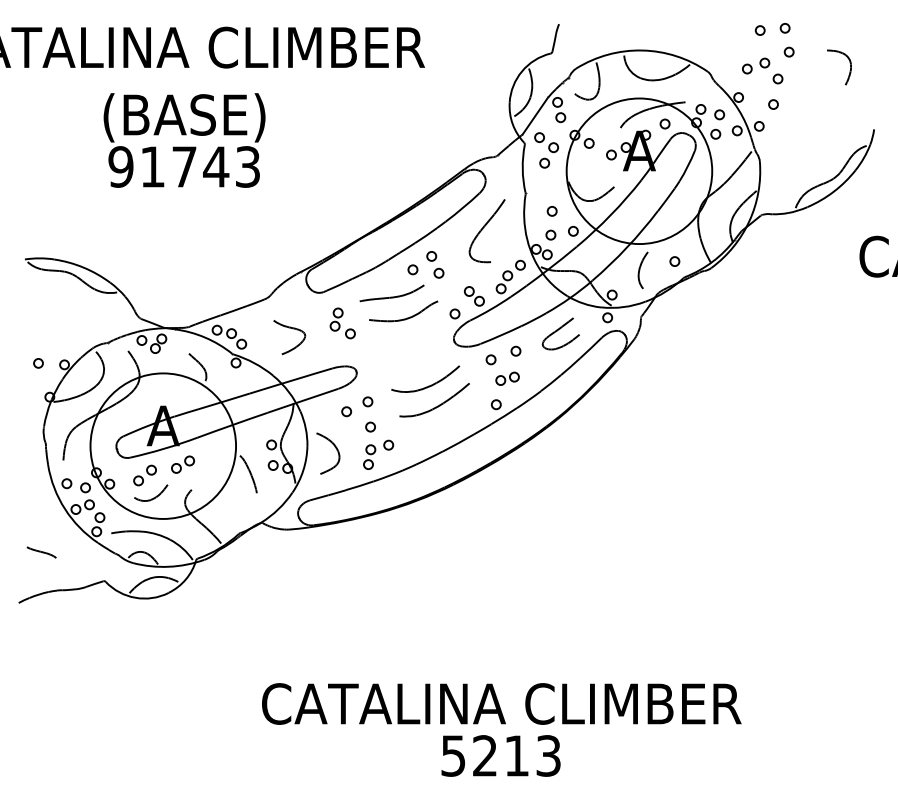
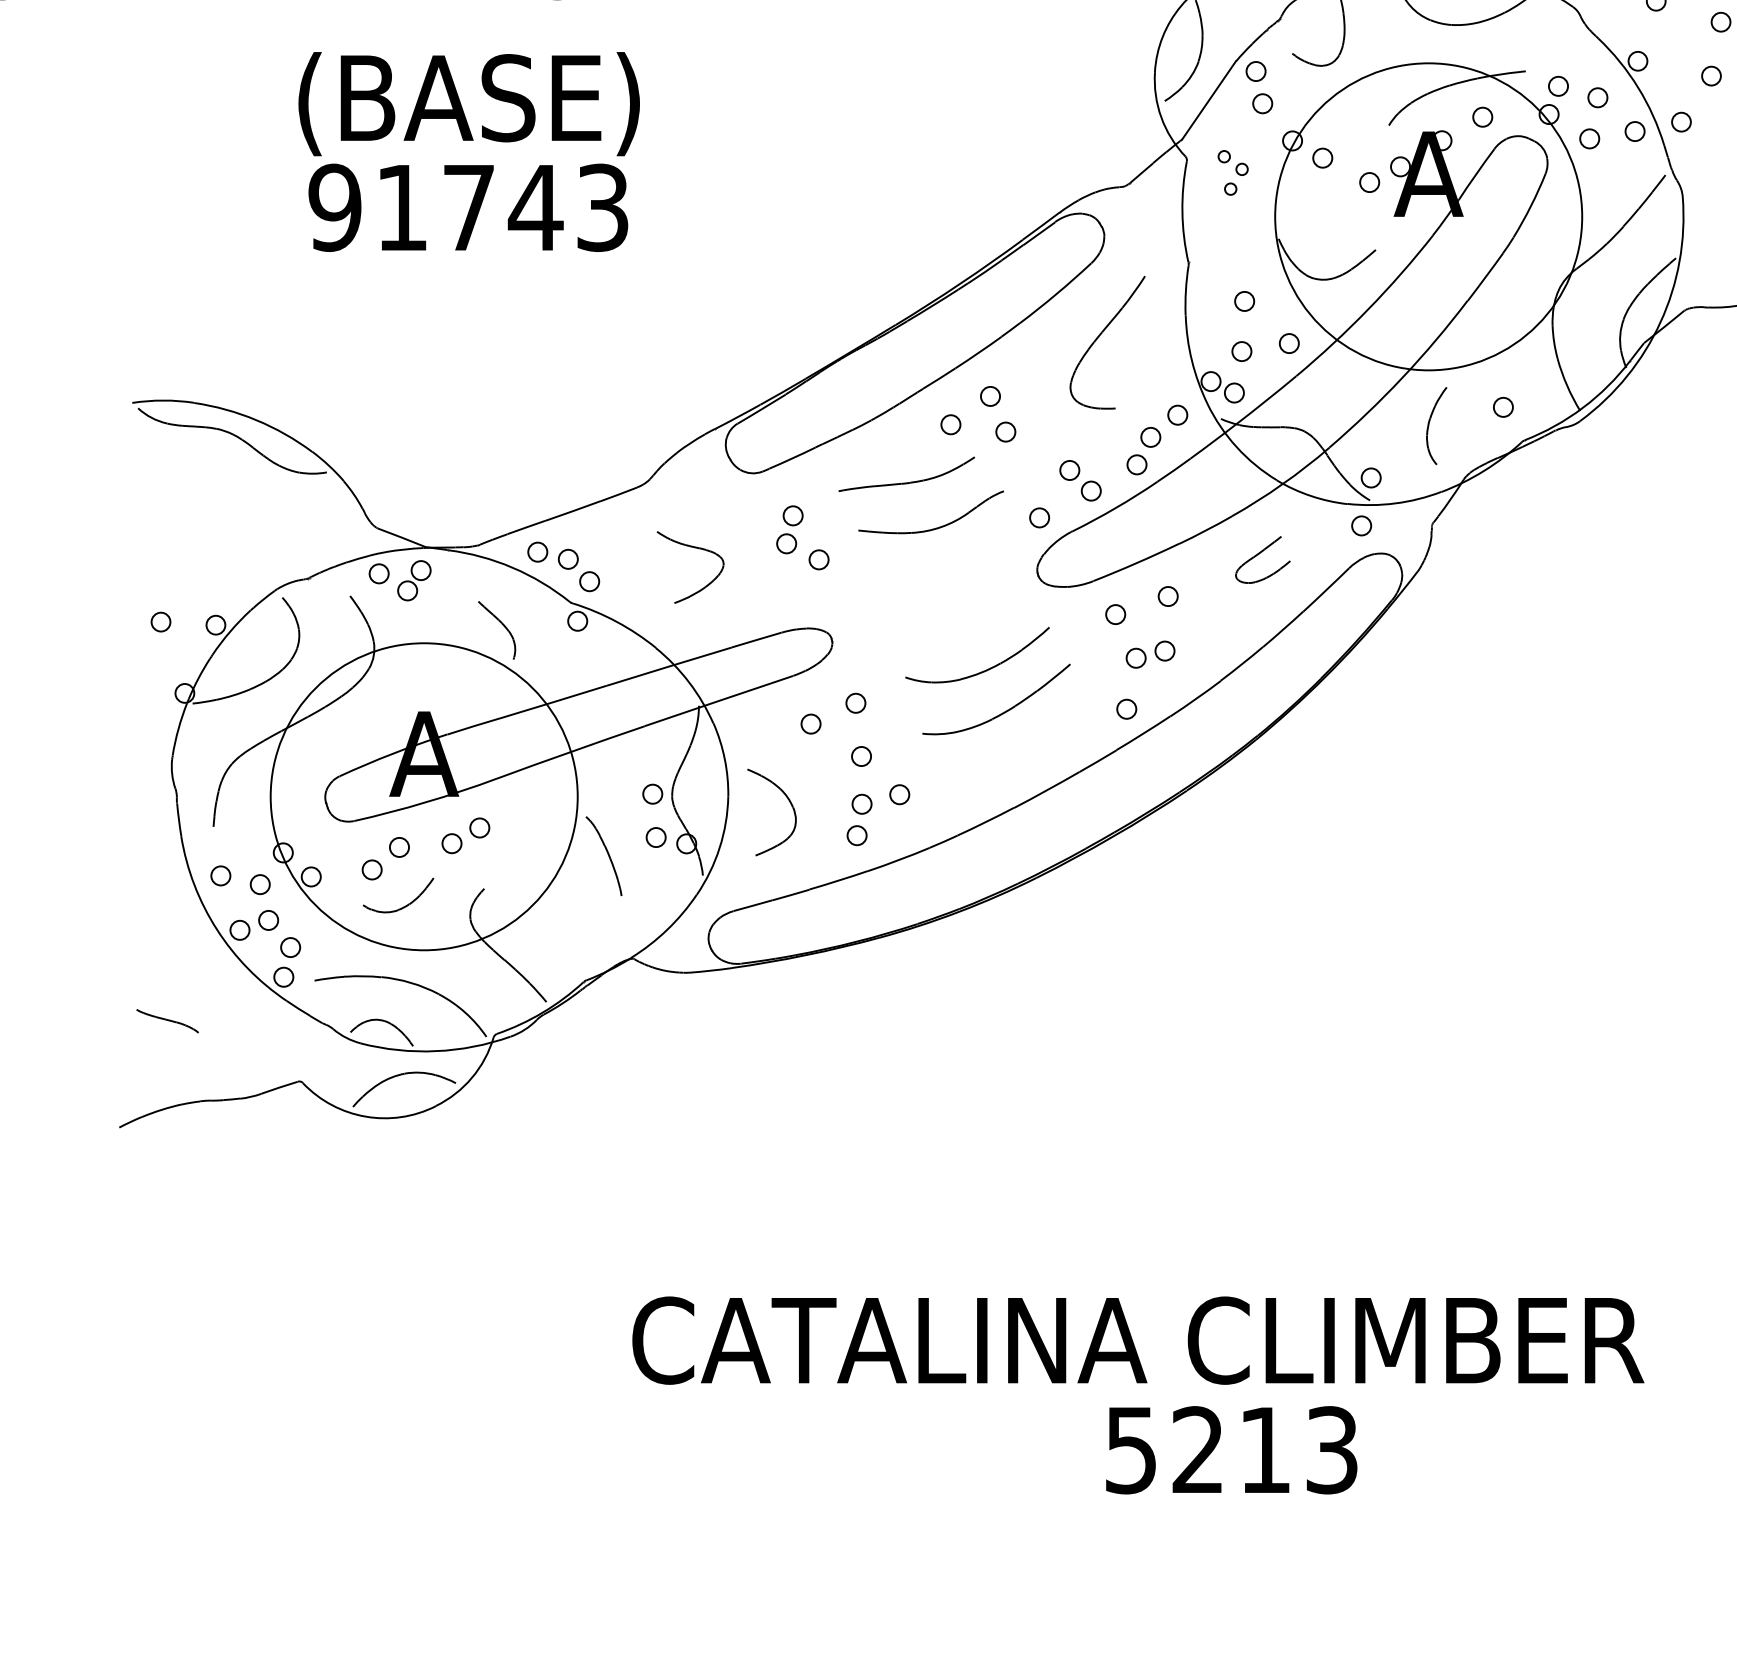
part: (546, 150) -> (1232, 173), size x0.6
part: (560, 333) -> (1262, 559), size x0.7
text: (500, 755) -> (1230, 1449), moved

